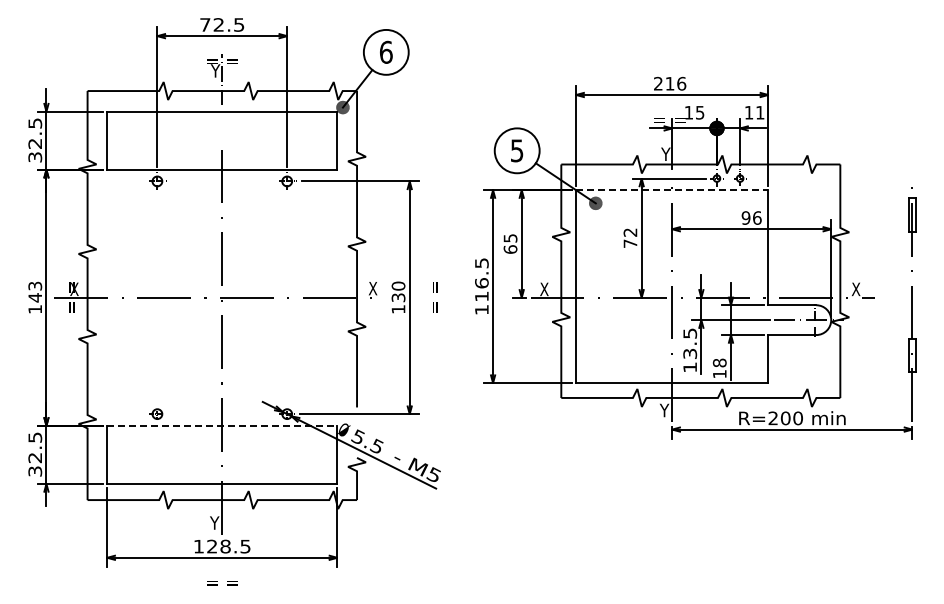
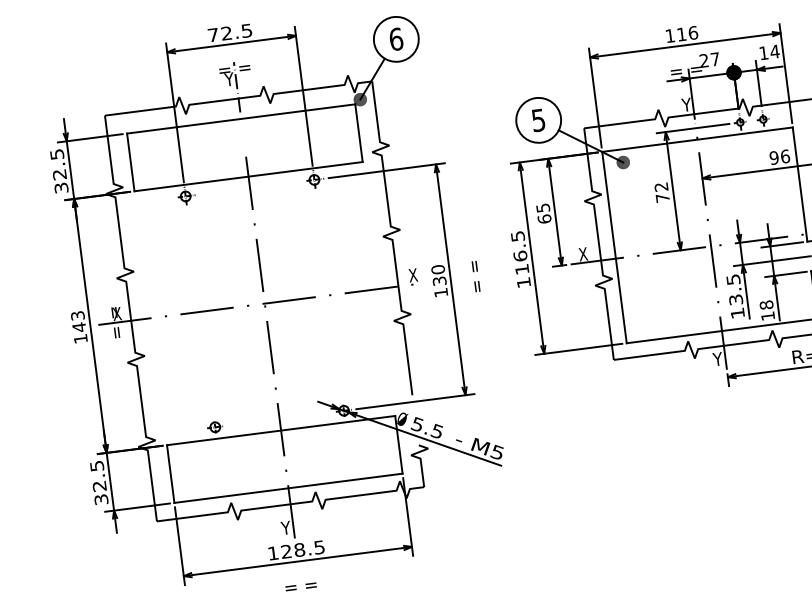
text: (658, 83) -> (670, 35), 216 -> 116
text: (694, 112) -> (709, 59), 15 -> 27
text: (759, 112) -> (774, 51), 11 -> 14
line: (672, 190) -> (697, 139), dashed -> solid
line: (222, 425) -> (281, 430), dashed -> solid

